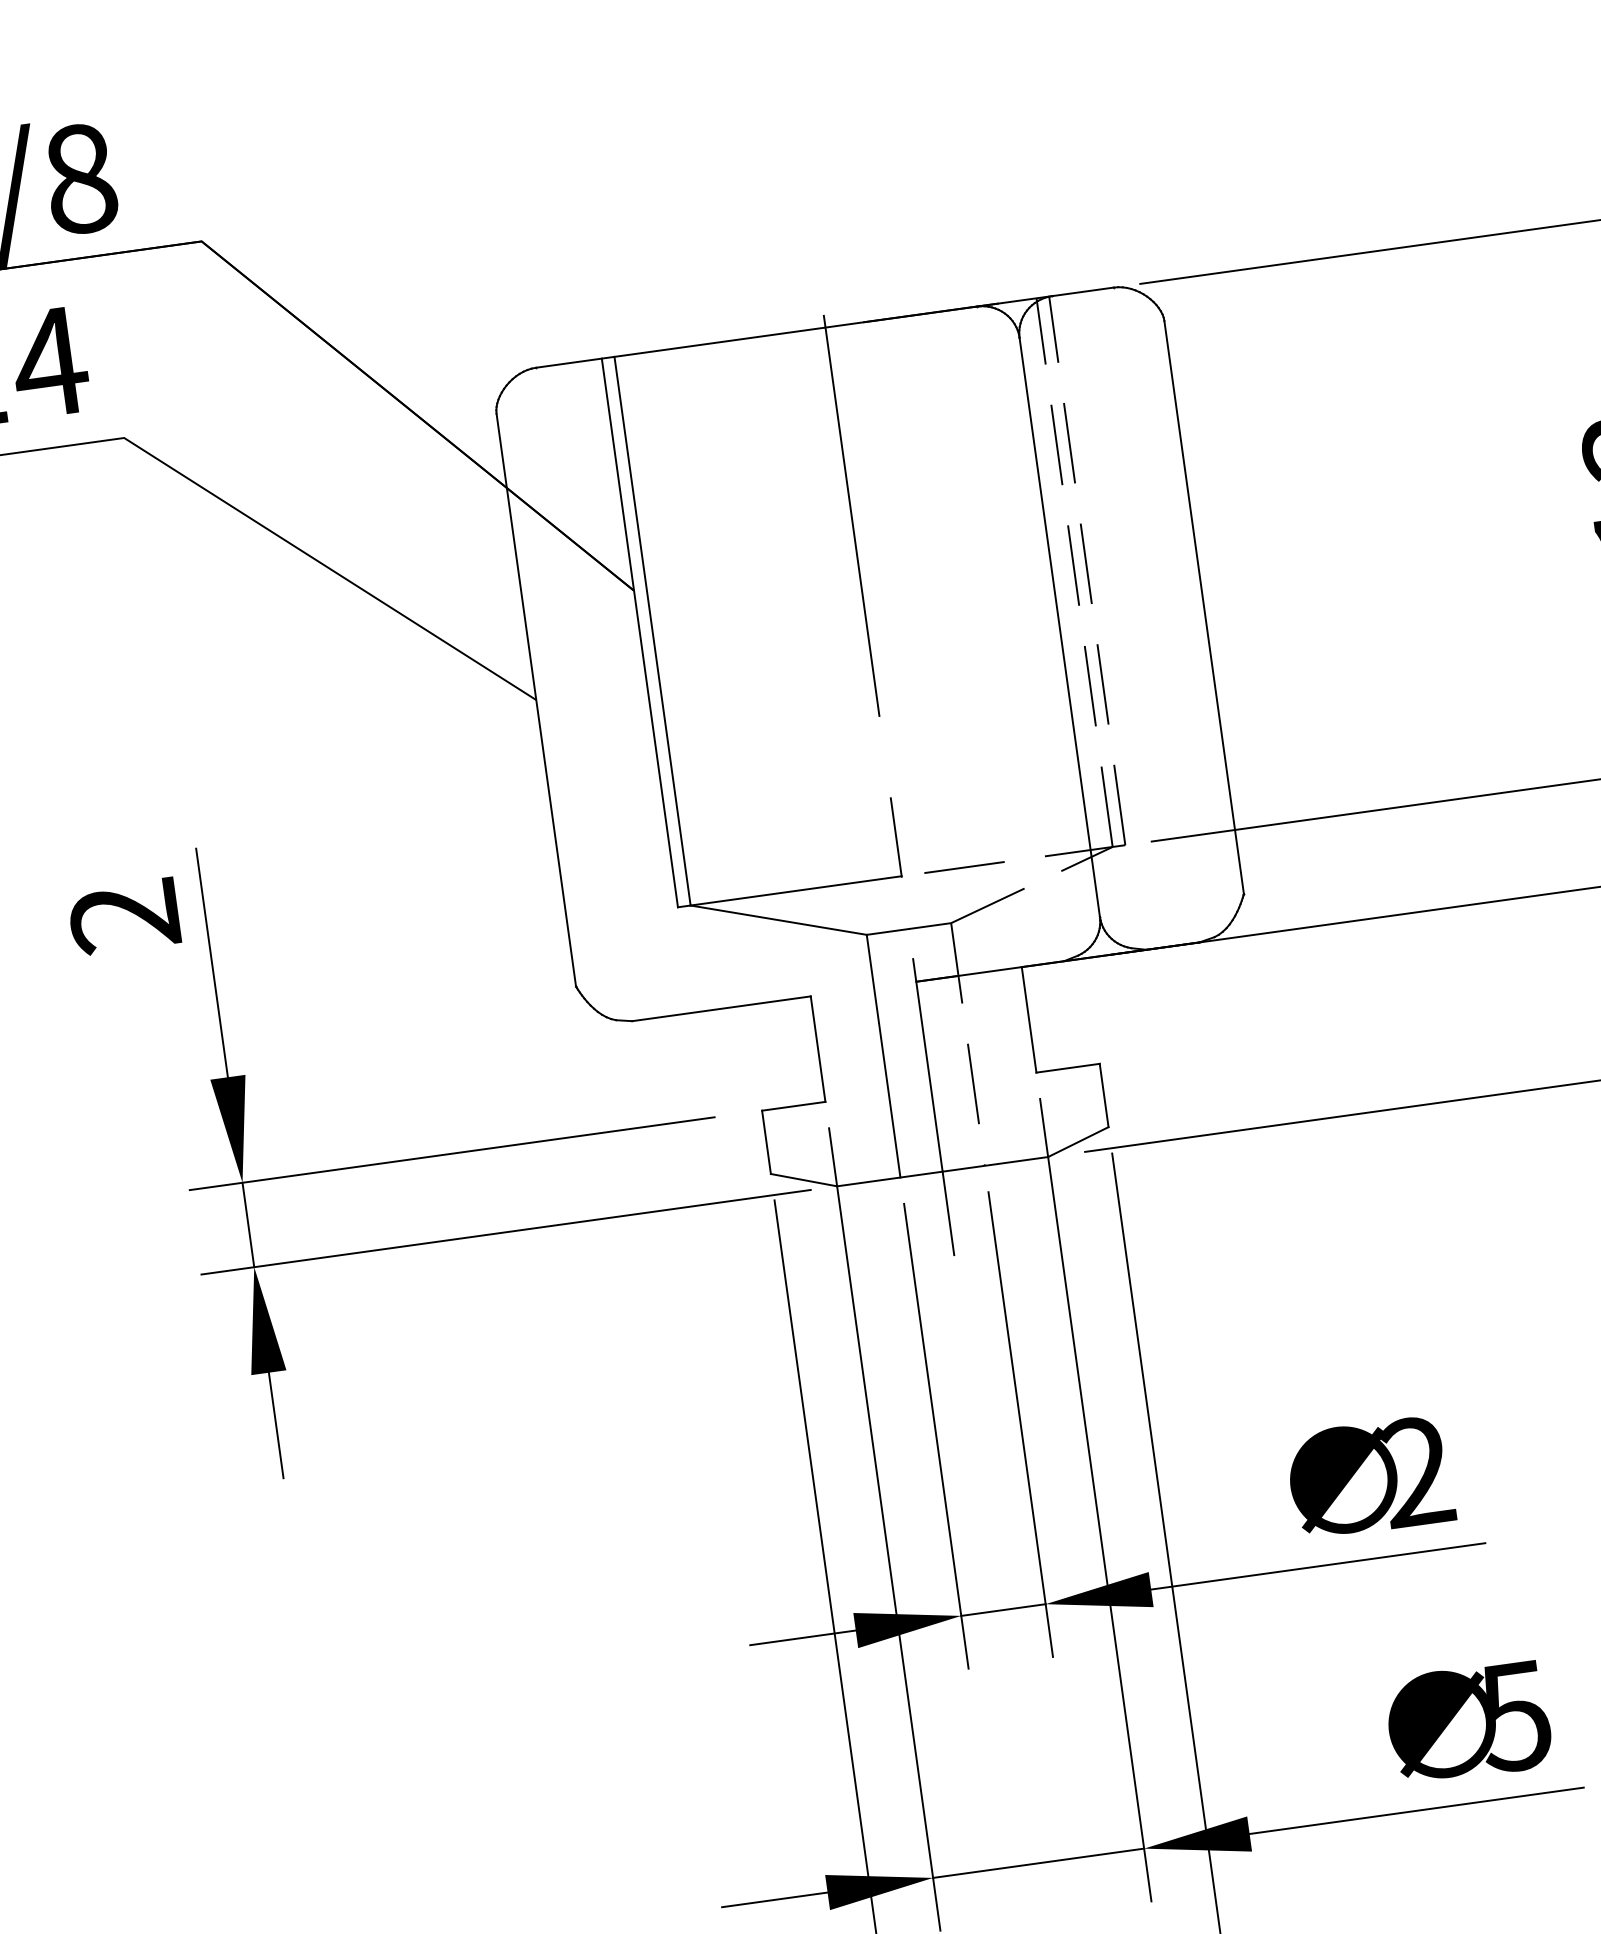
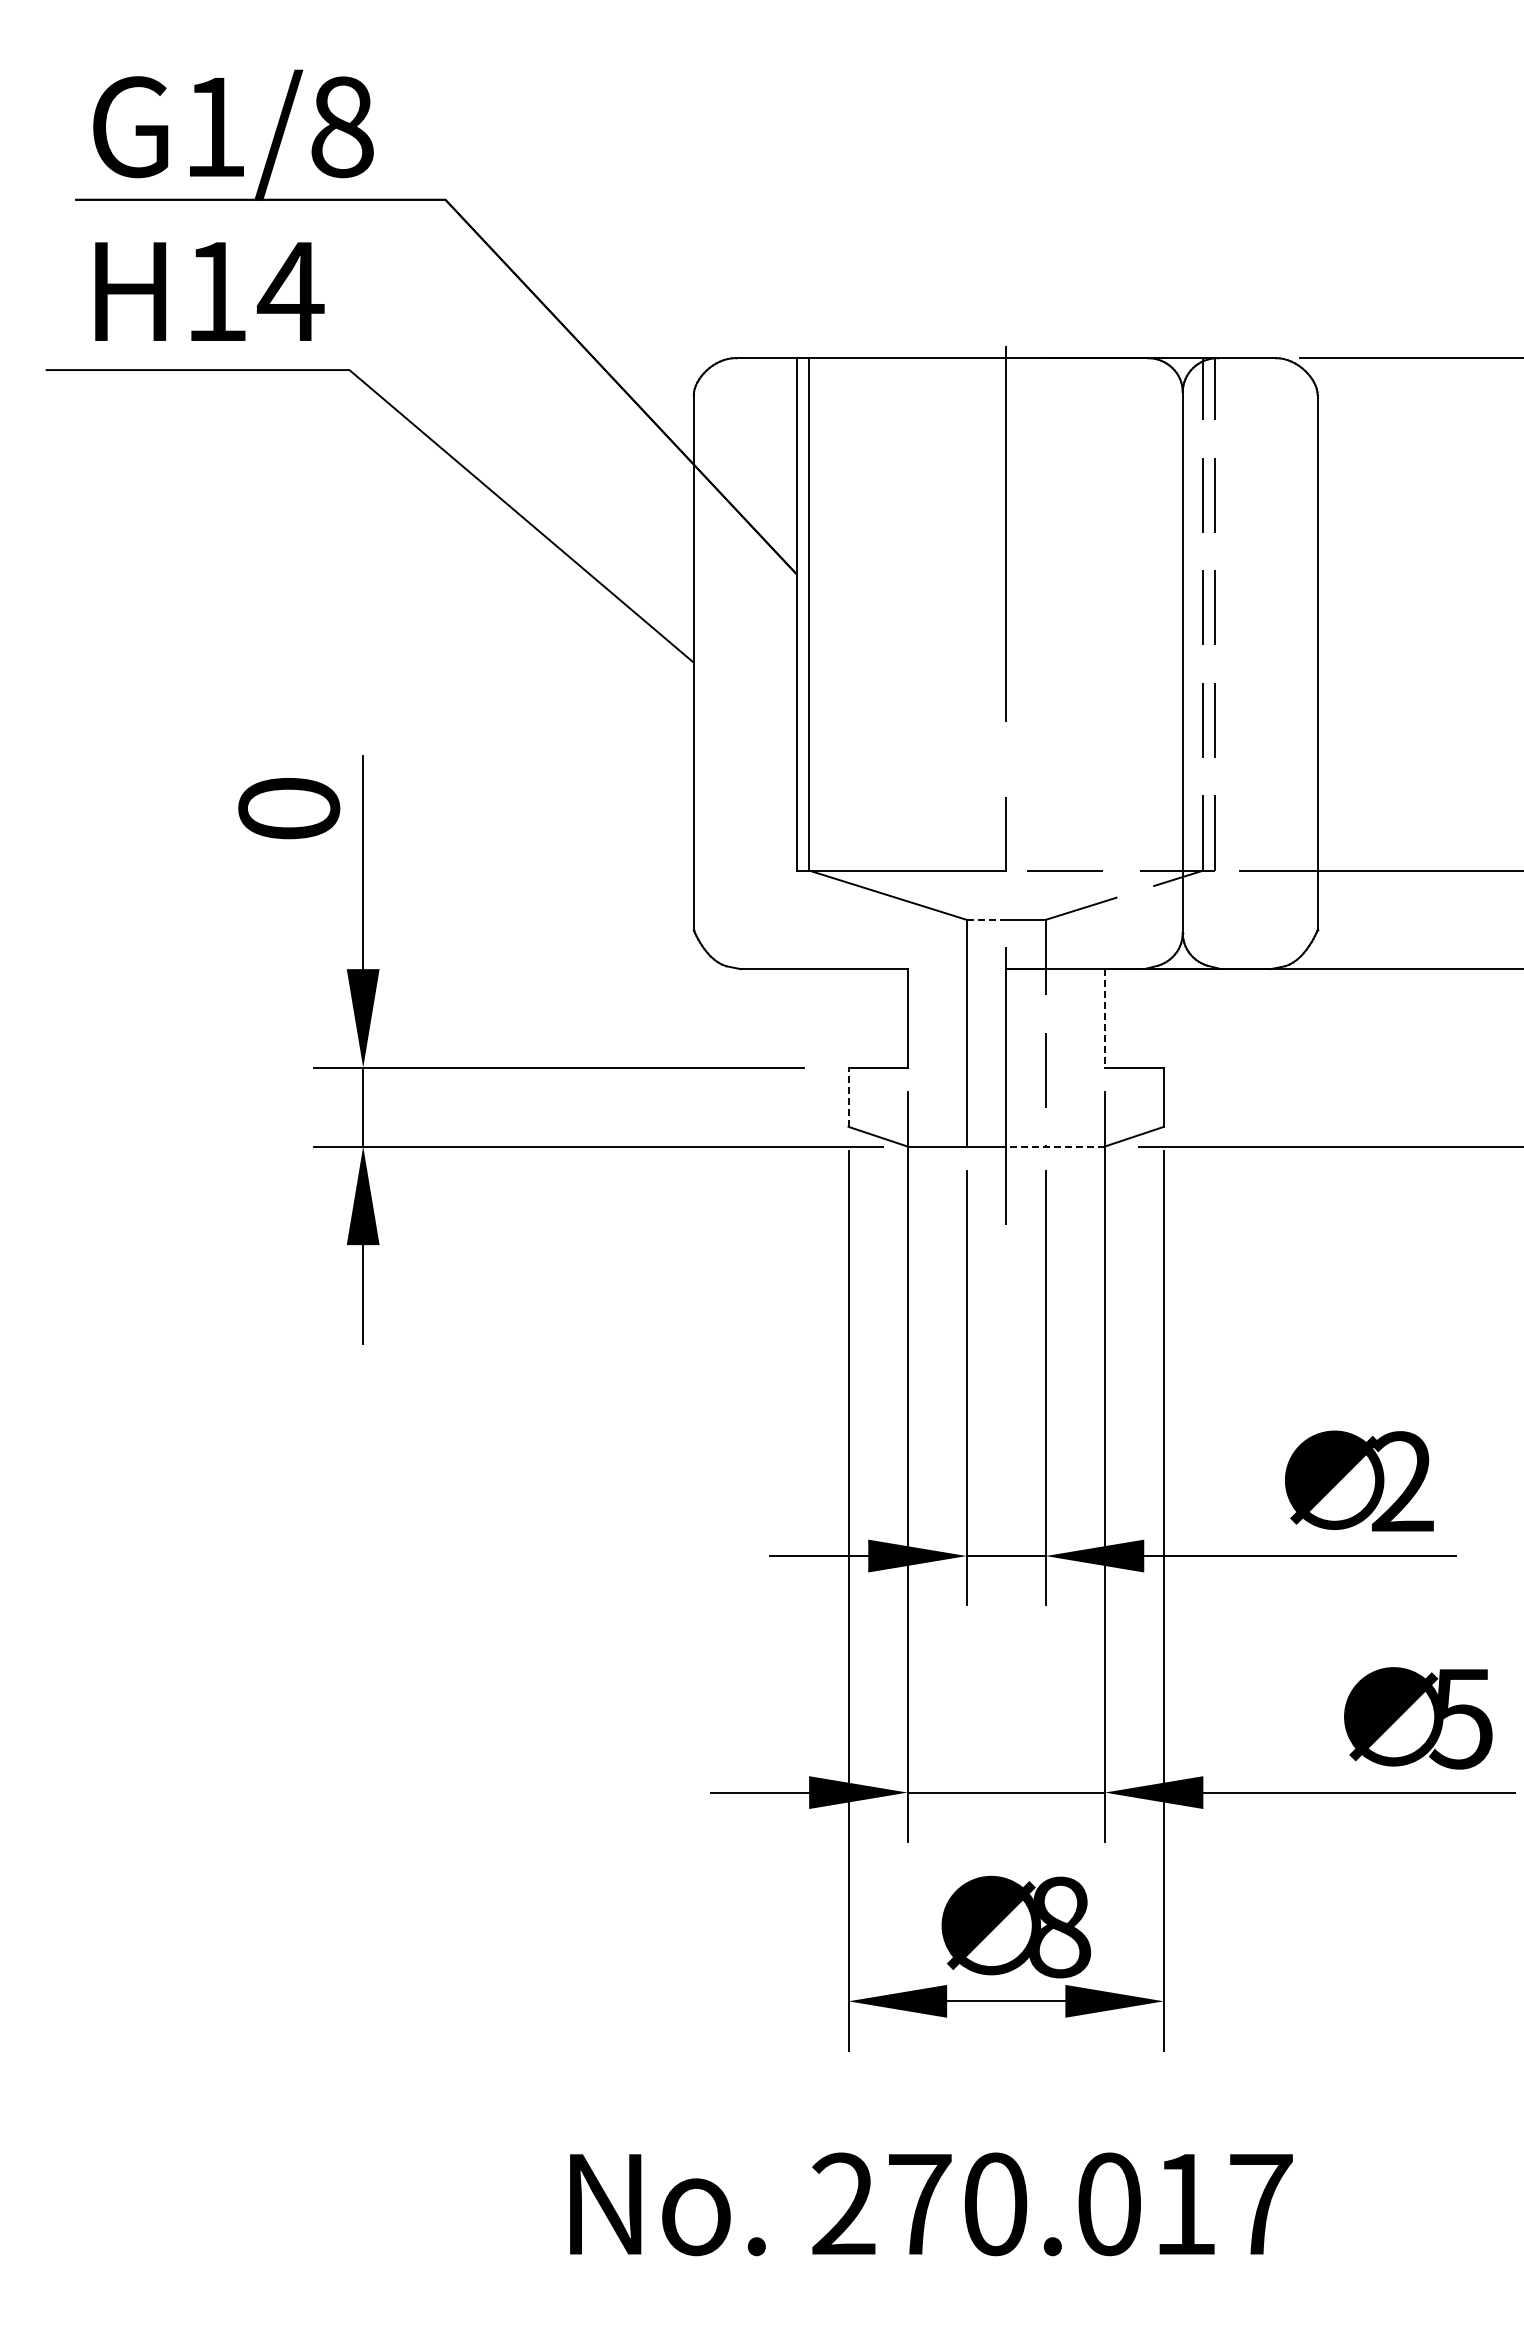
text: (125, 917) -> (289, 809), 2 -> 0
line: (887, 931) -> (986, 919), solid -> dashed
line: (1028, 1019) -> (1104, 1018), solid -> dashed
line: (766, 1142) -> (848, 1097), solid -> dashed
line: (995, 1164) -> (1055, 1146), solid -> dashed

